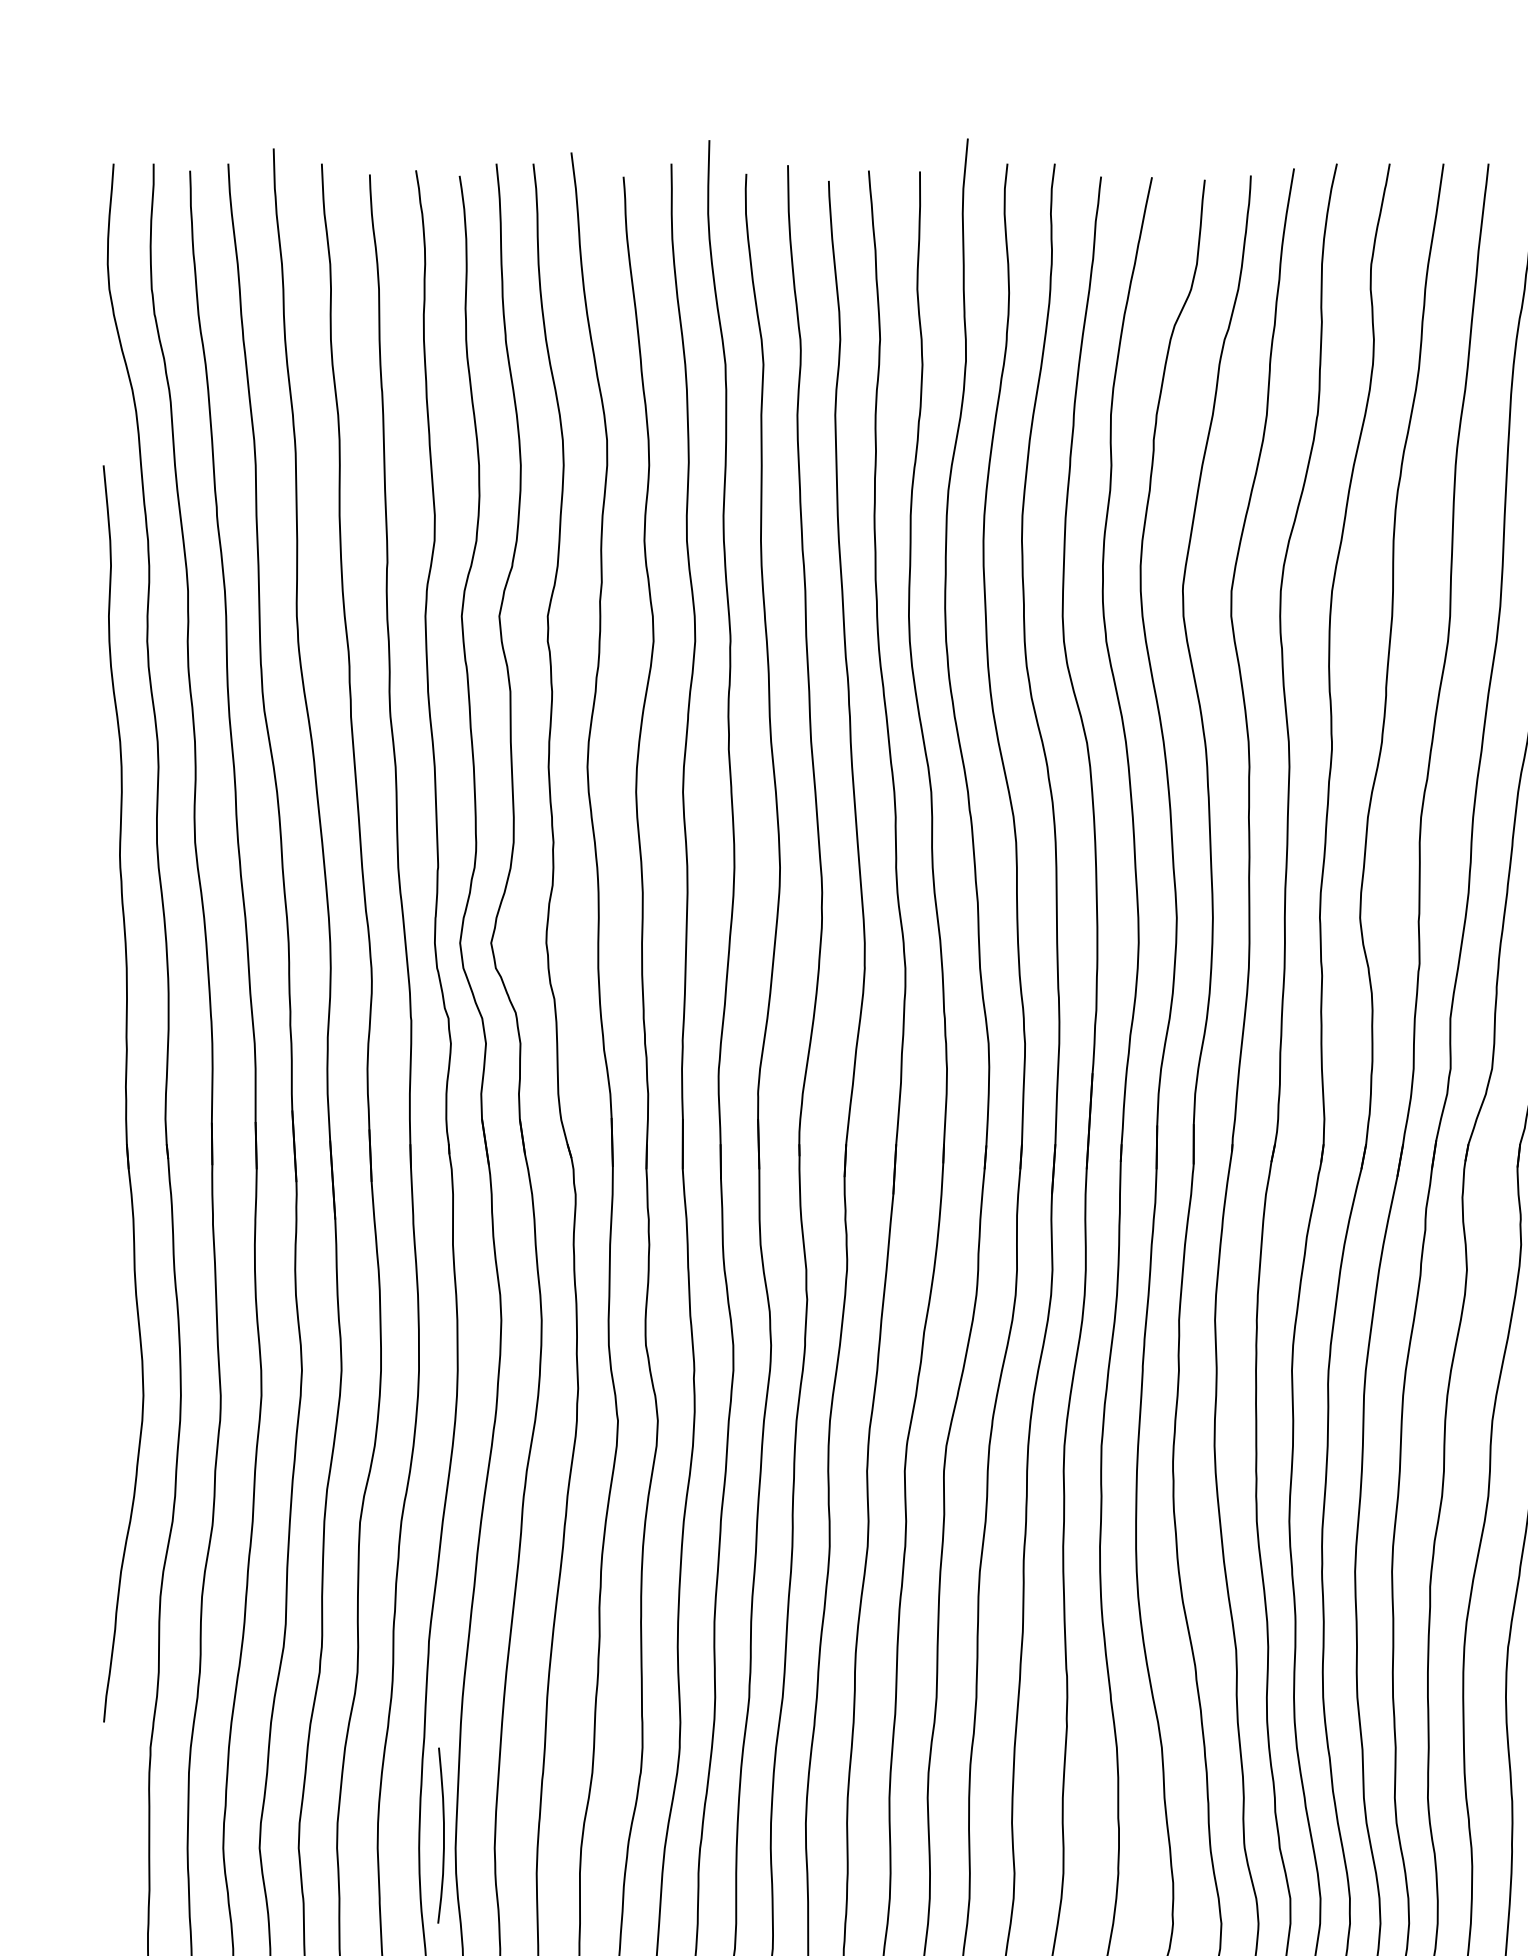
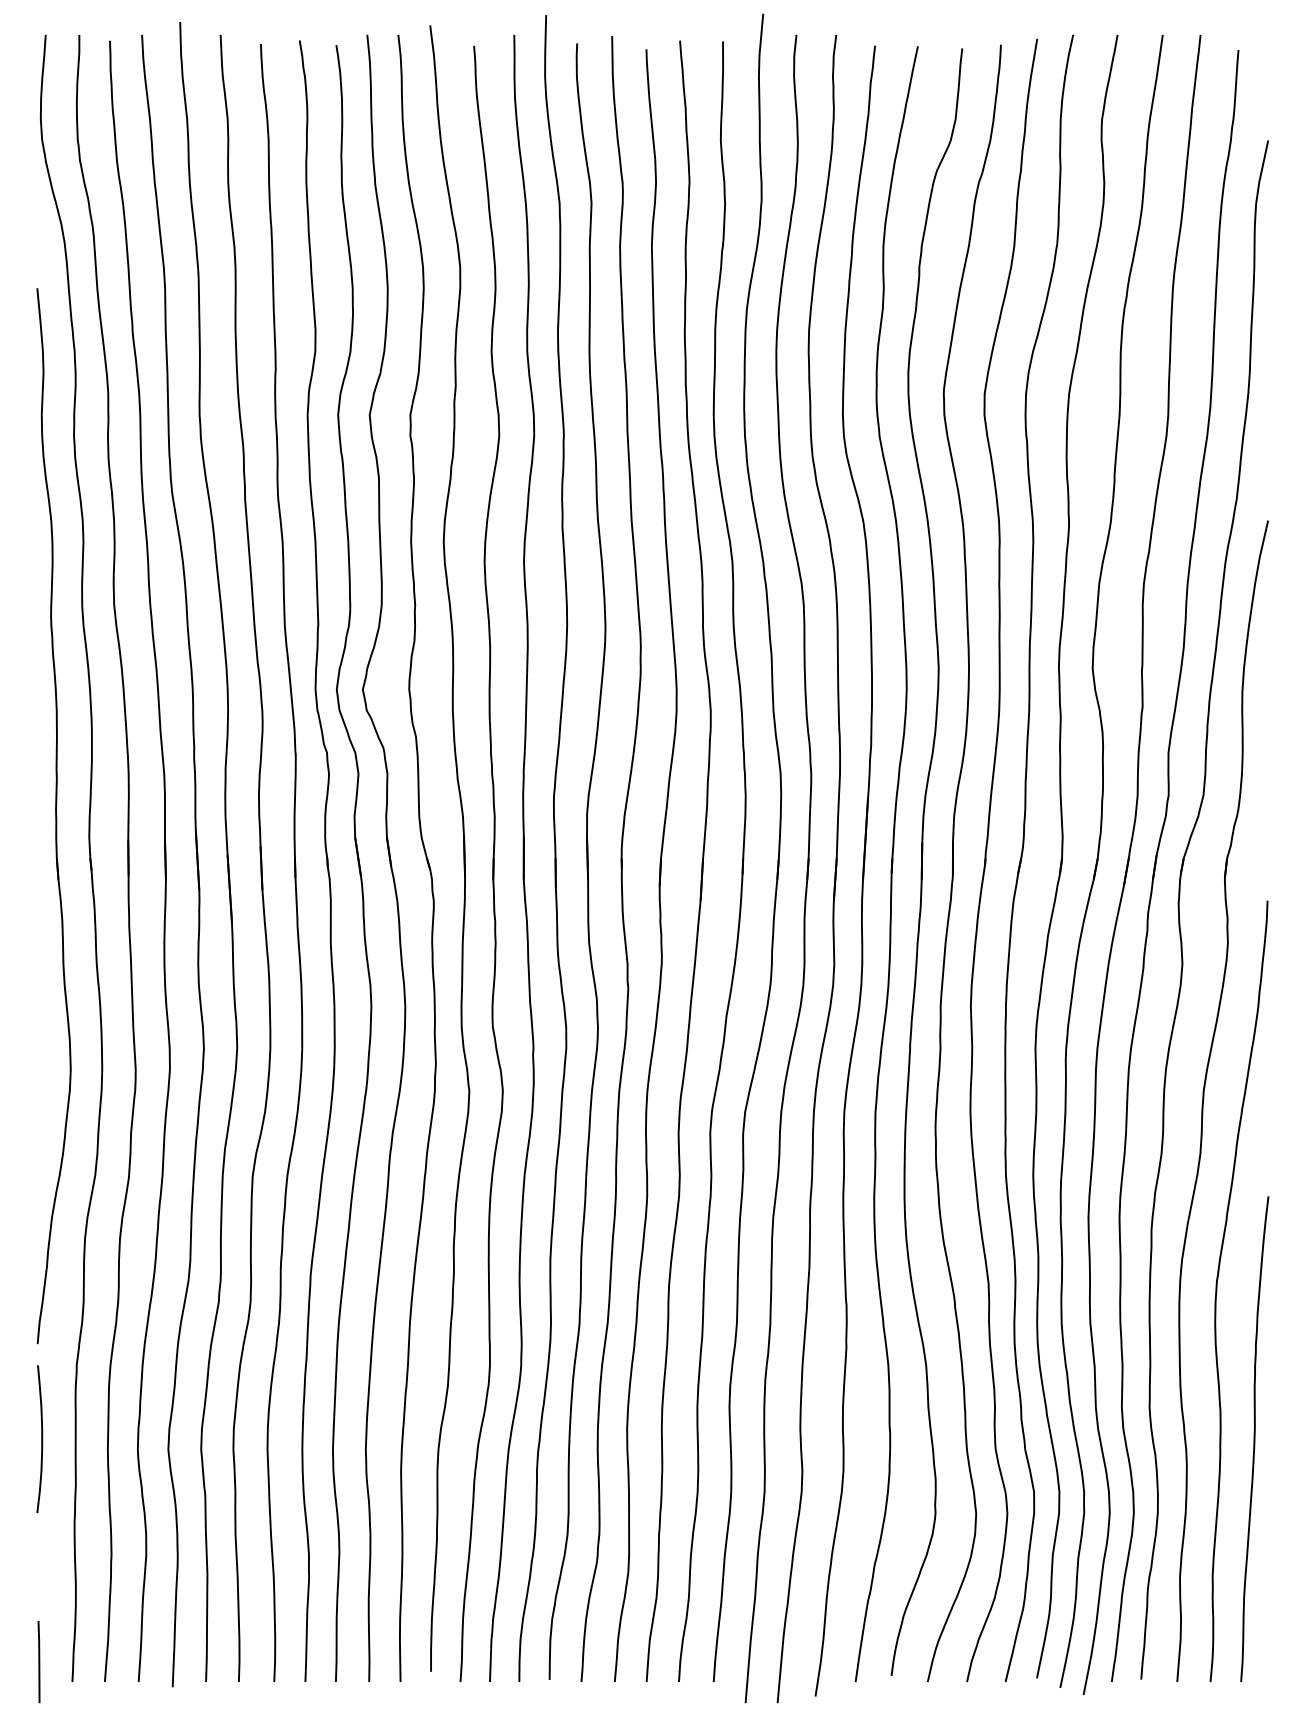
curve: (443, 1836) -> (41, 1439), moved

